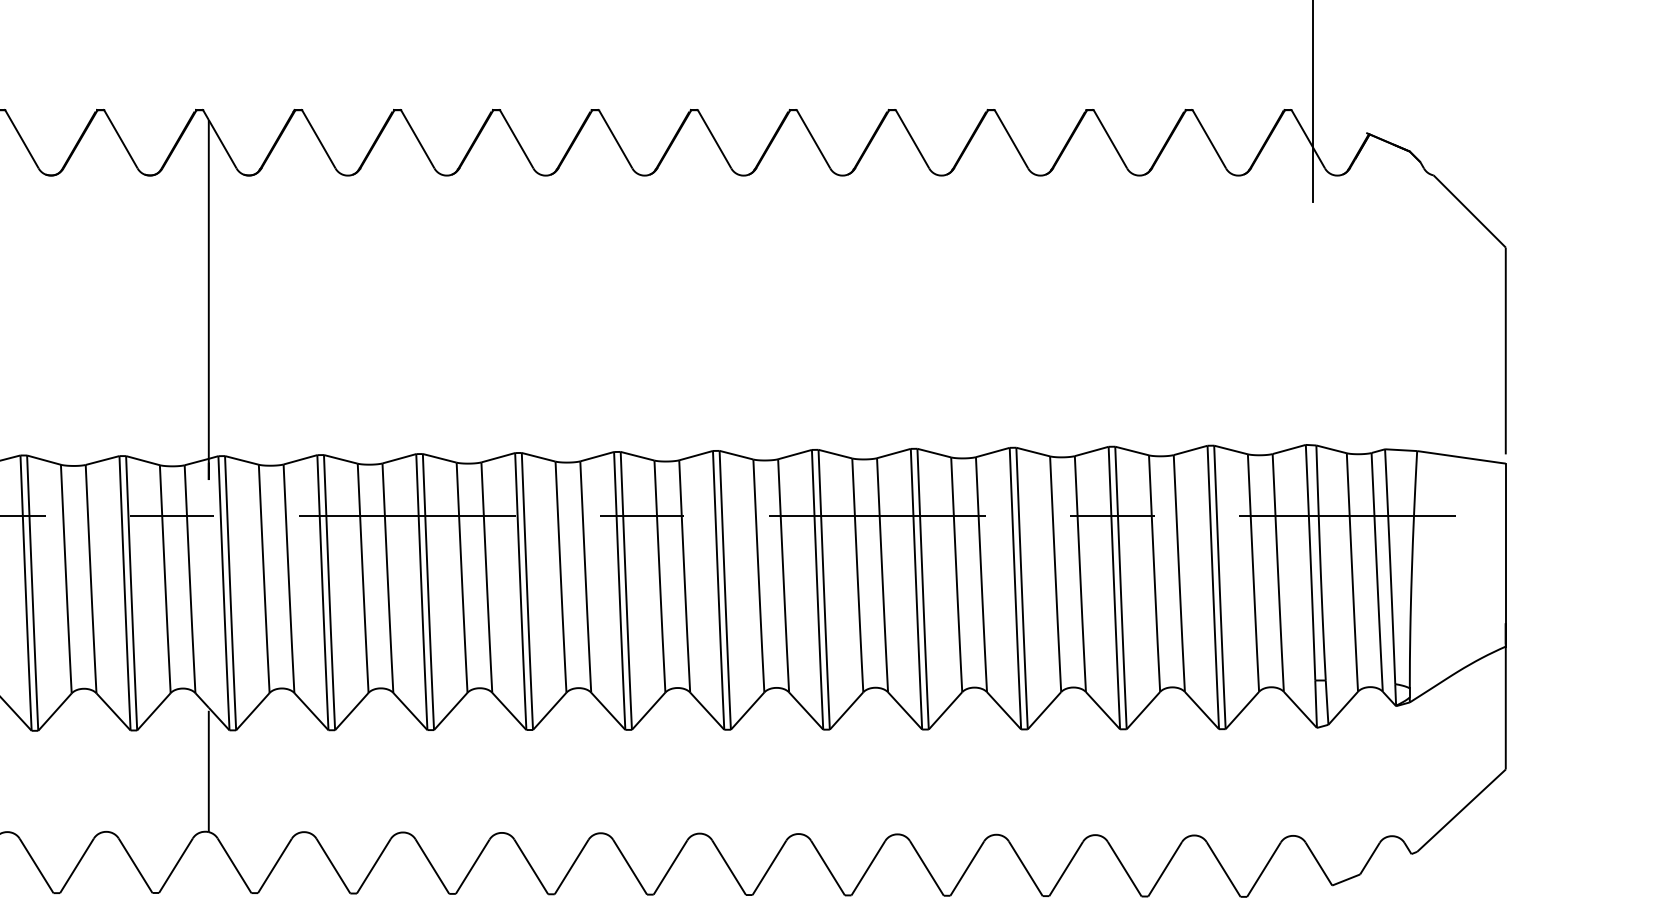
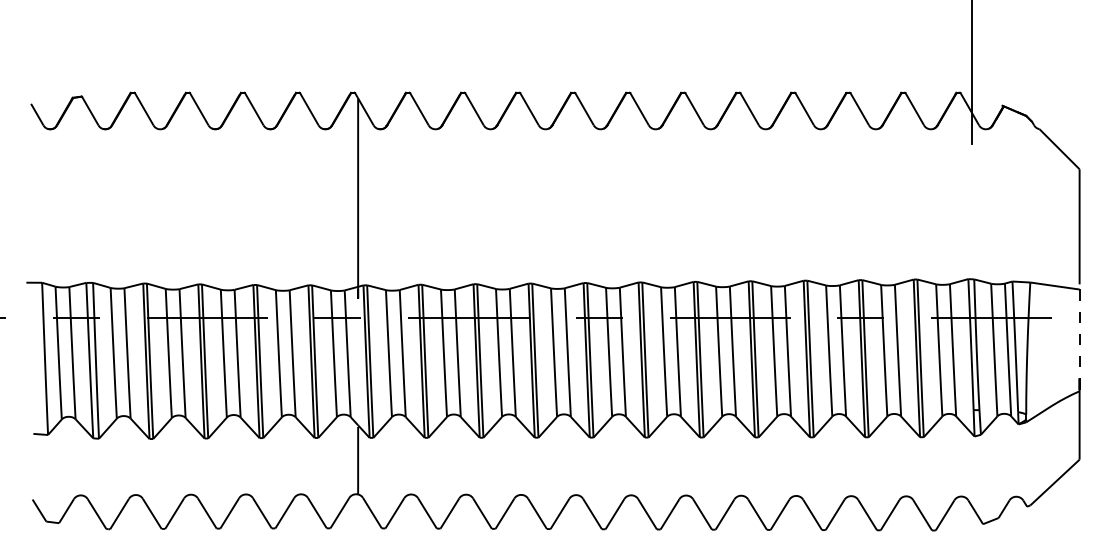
line: (1505, 555) -> (1079, 340), solid -> dashed

